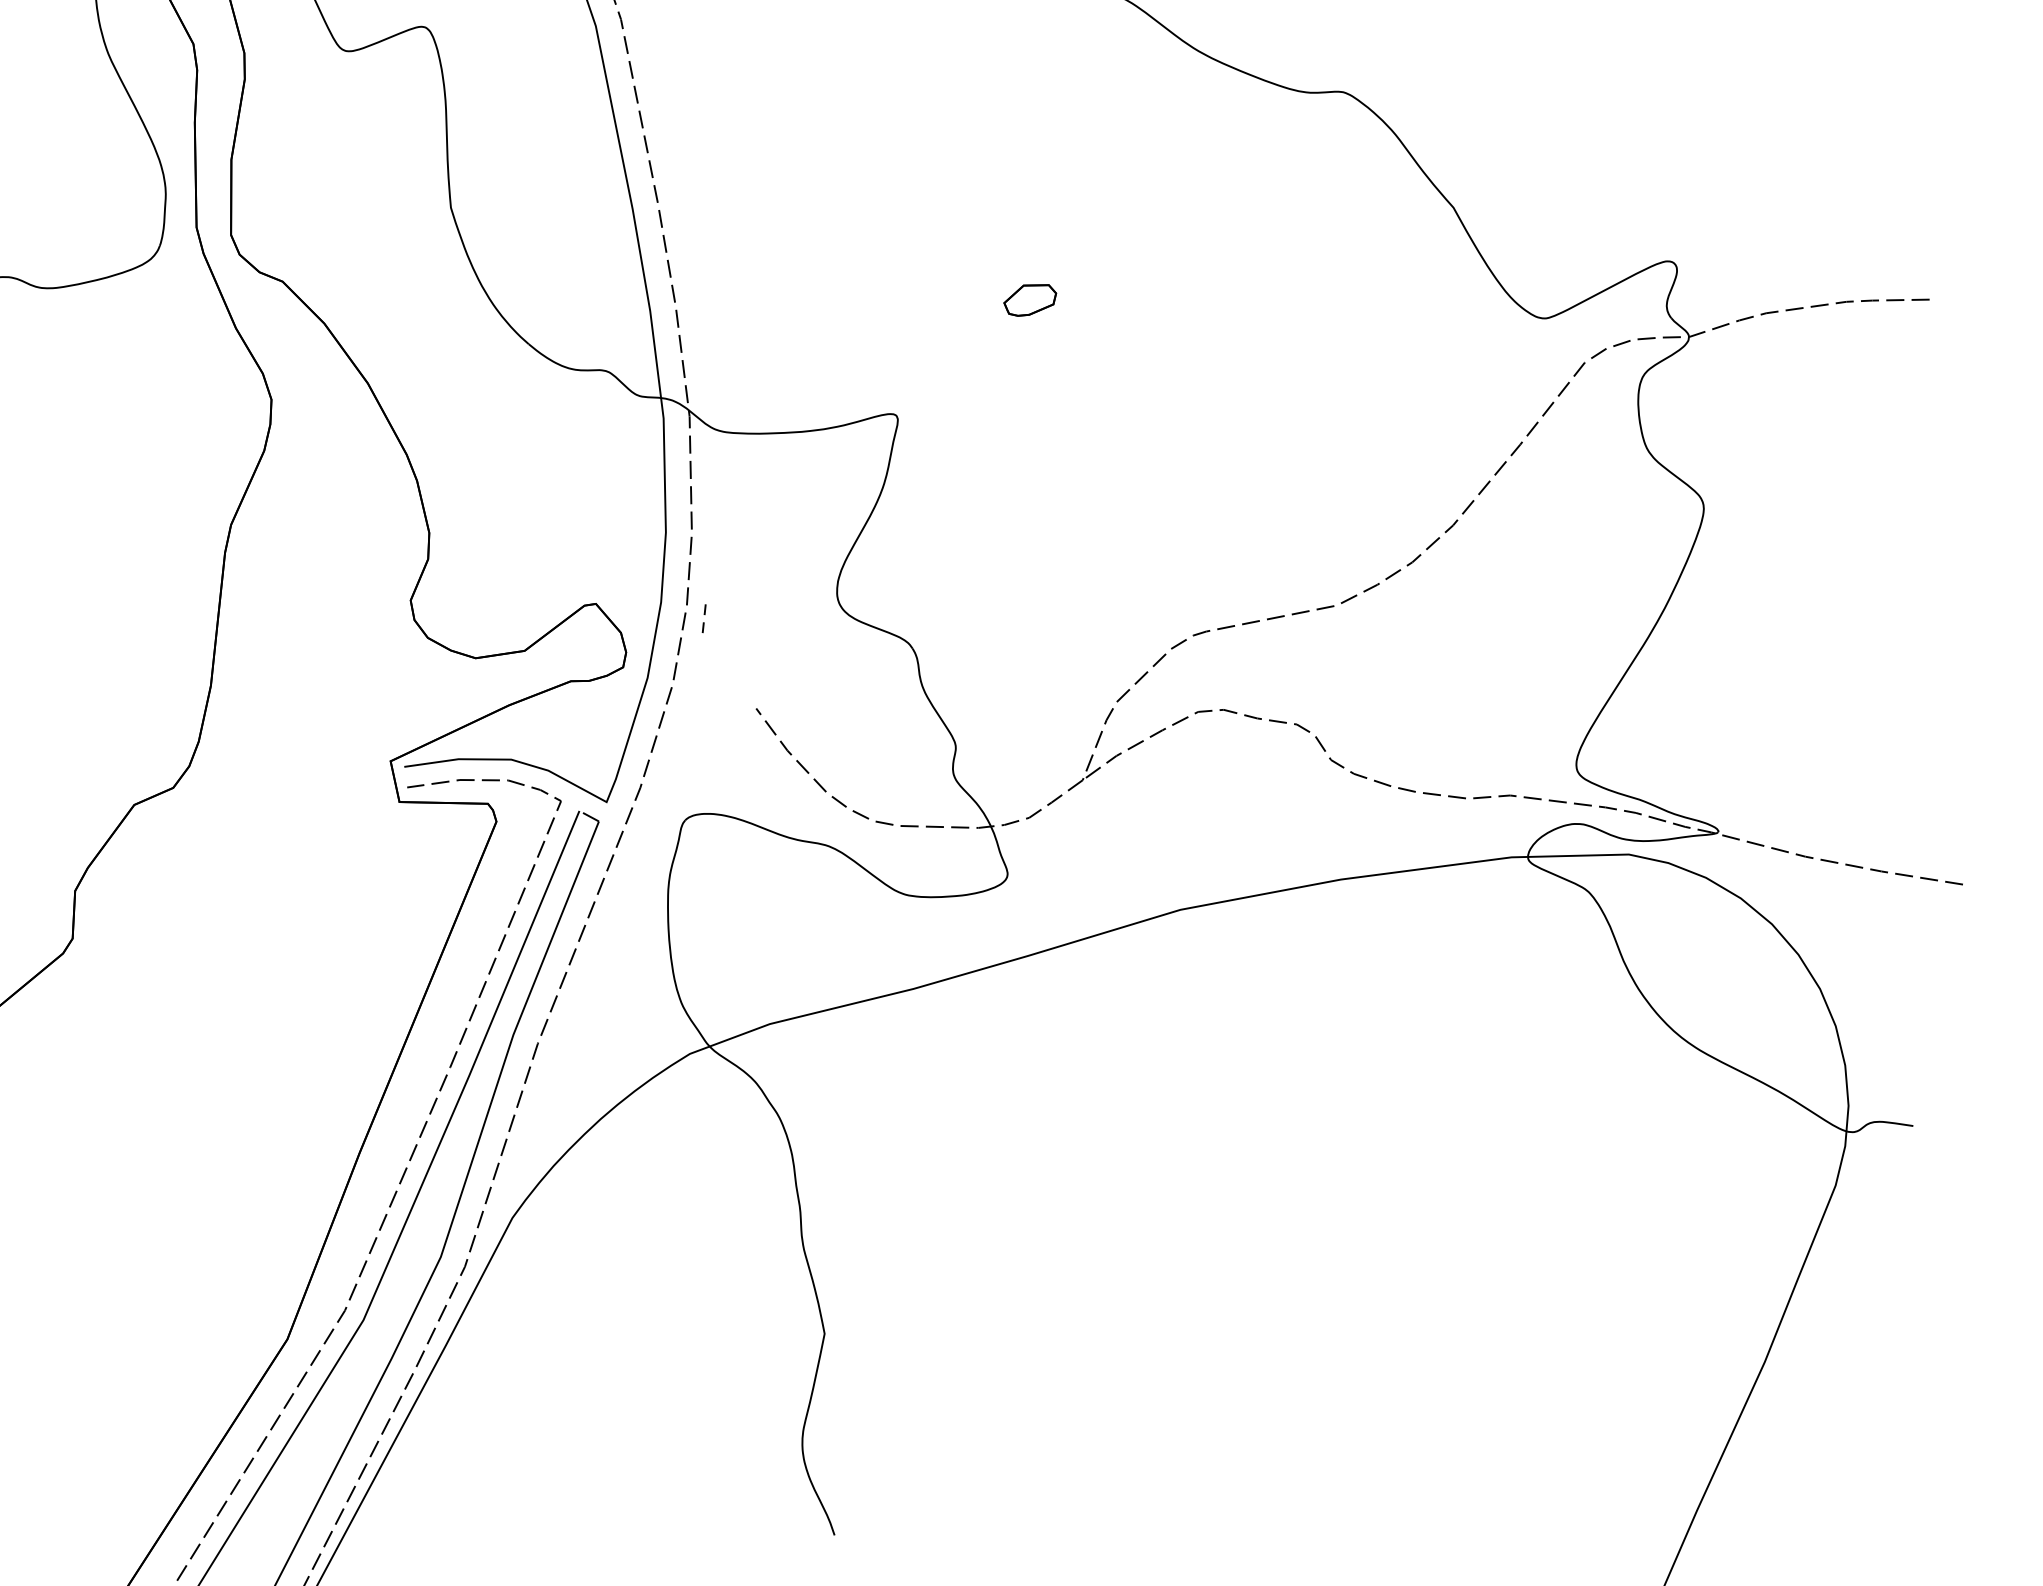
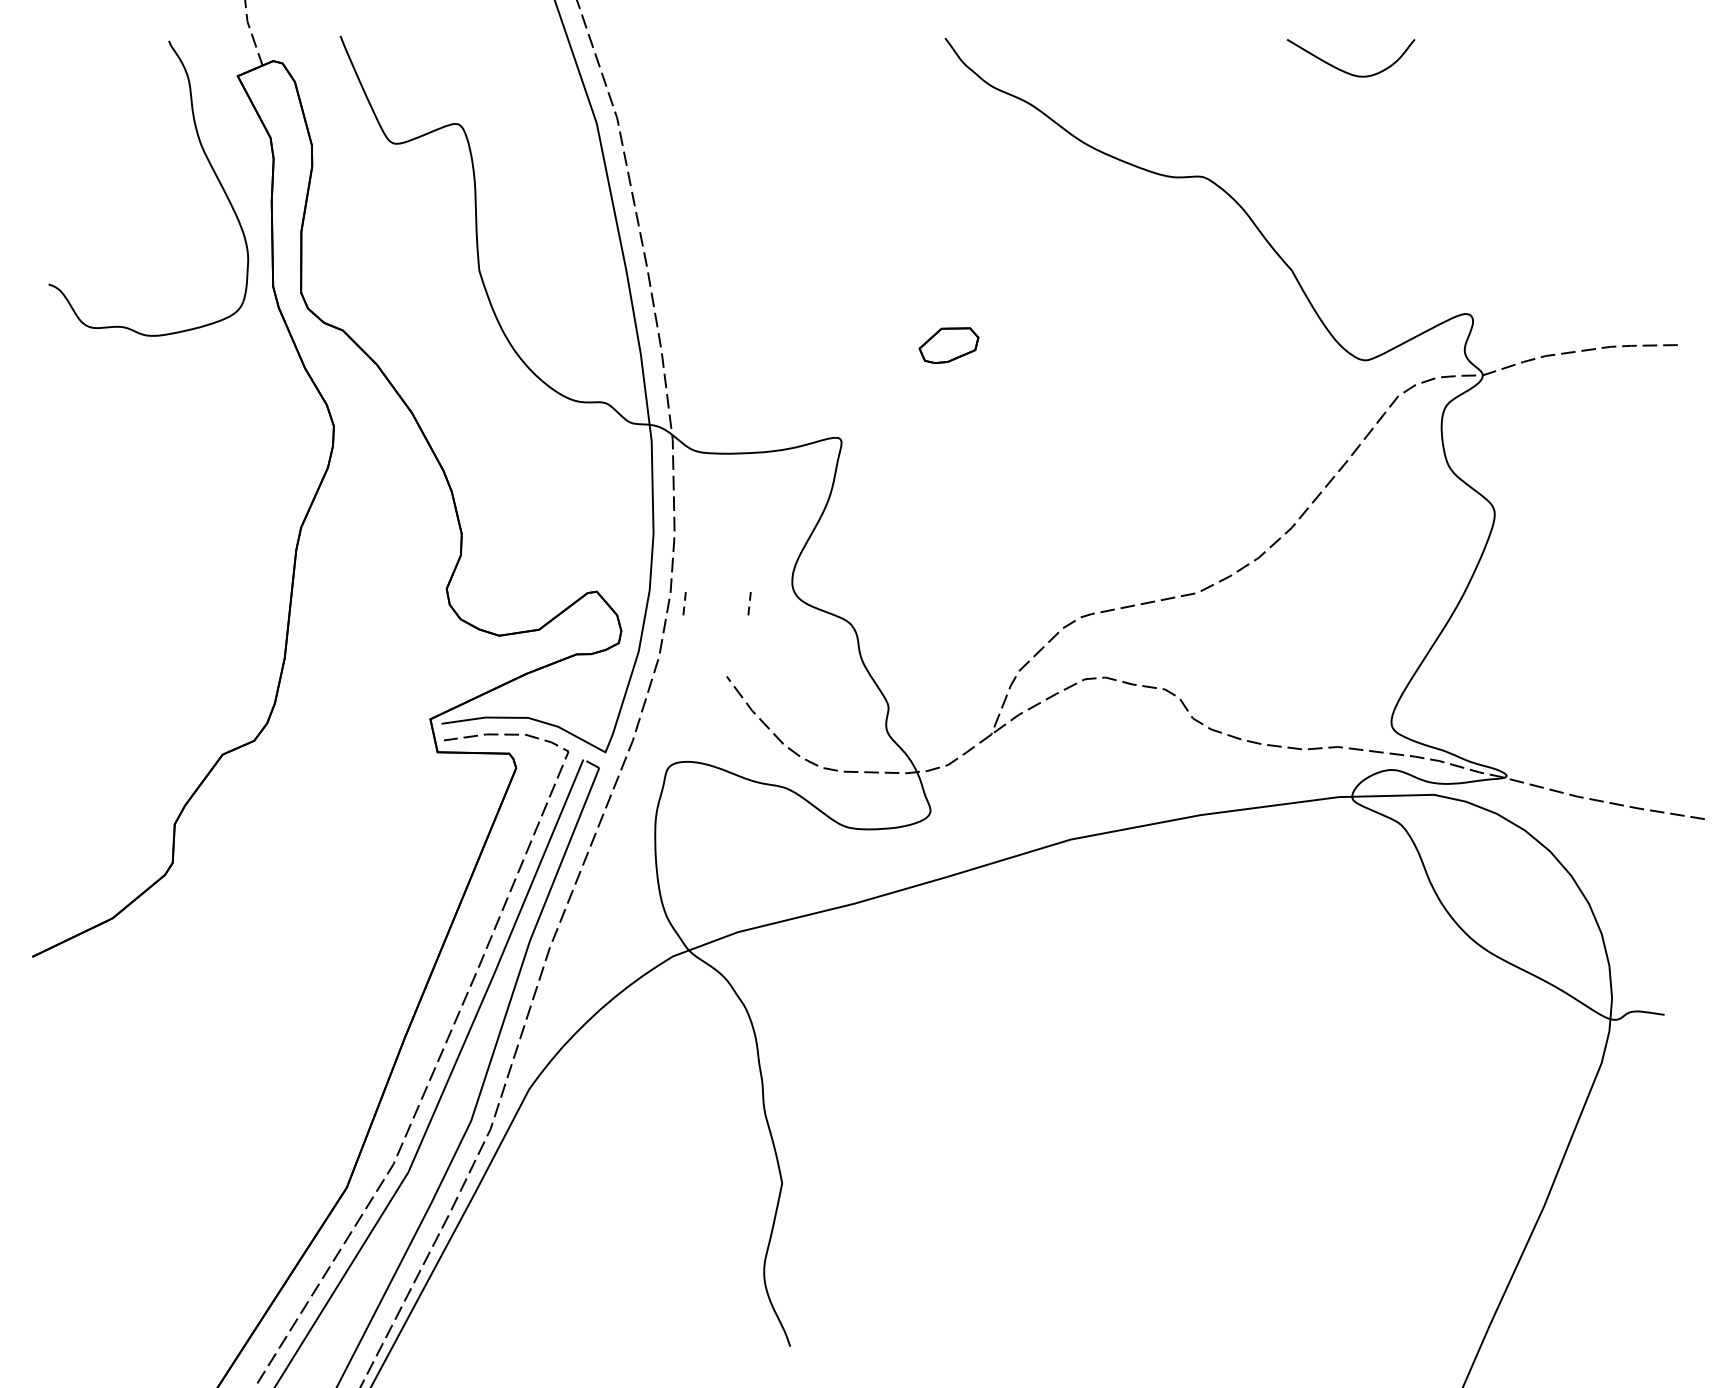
part: (1029, 300) -> (948, 345), size x1.4
line: (784, 614) -> (749, 600), added

